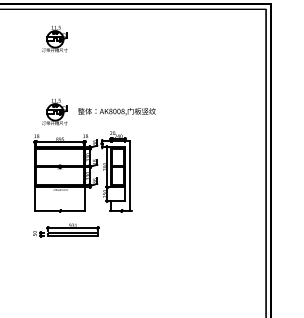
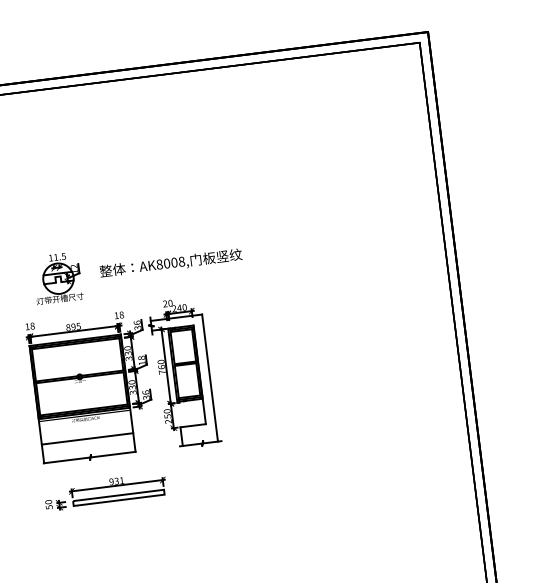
part: (54, 38) -> (40, 144), removed
line: (60, 200) -> (88, 438), added

